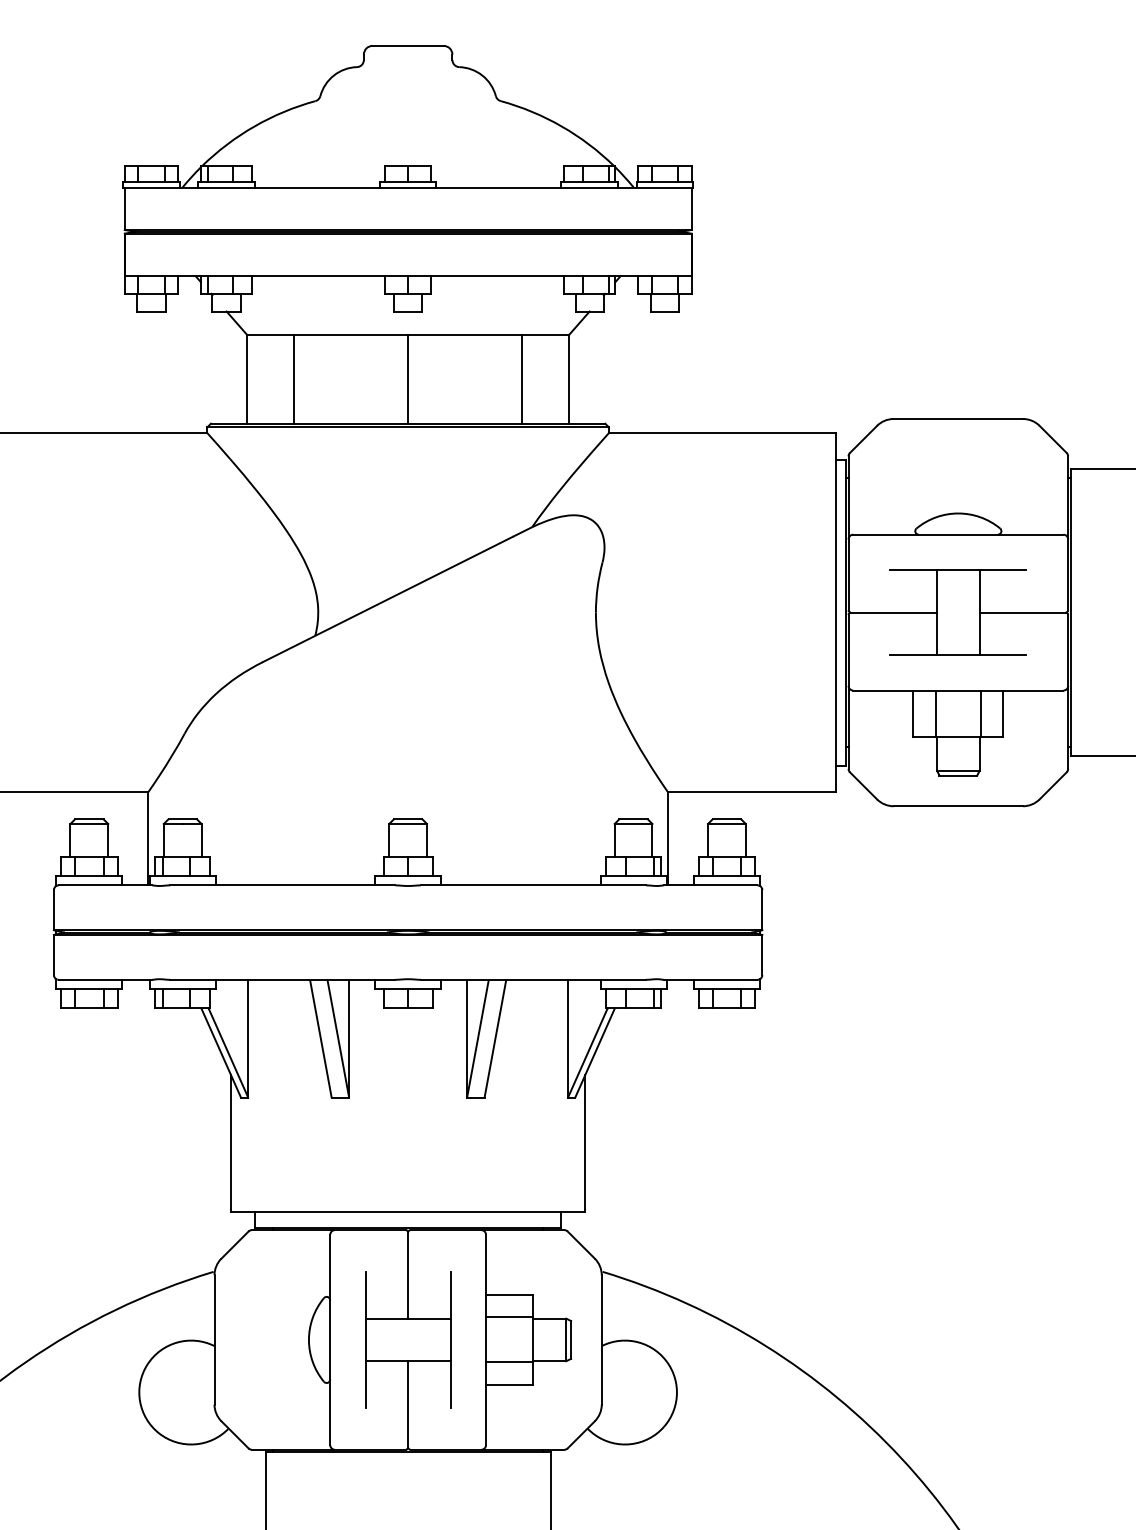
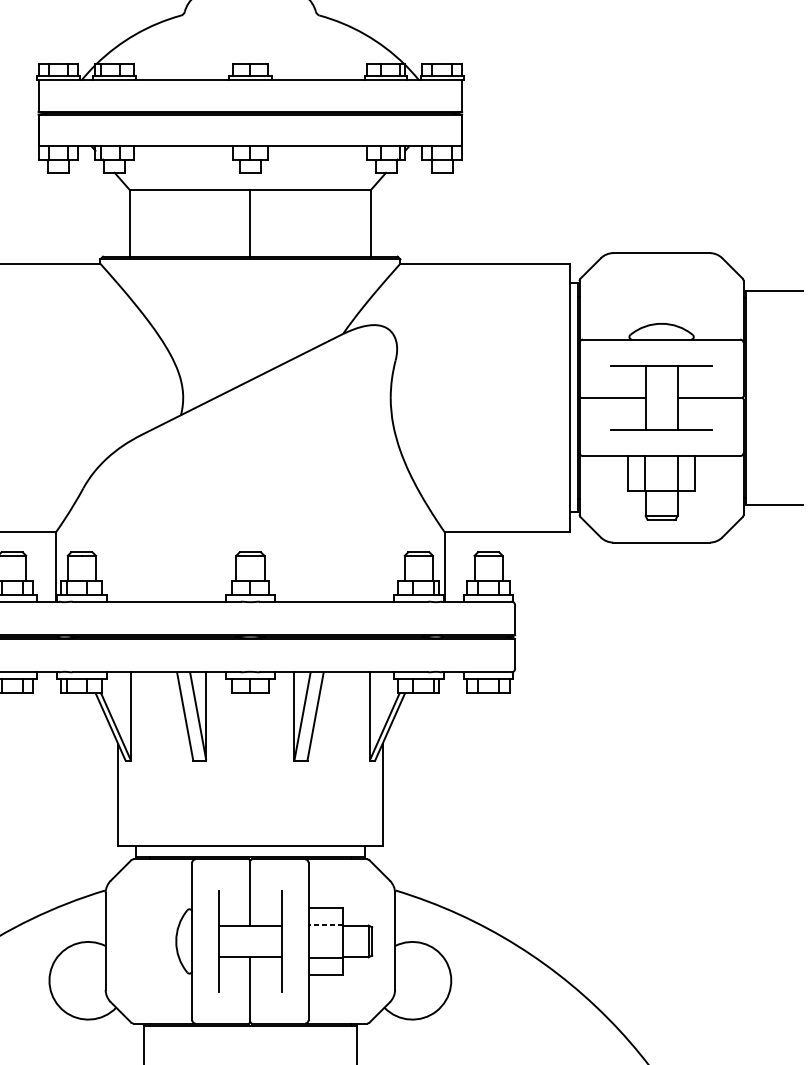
line: (294, 379) -> (165, 223), removed
line: (521, 379) -> (335, 223), removed
line: (508, 1317) -> (325, 924), solid -> dashed

